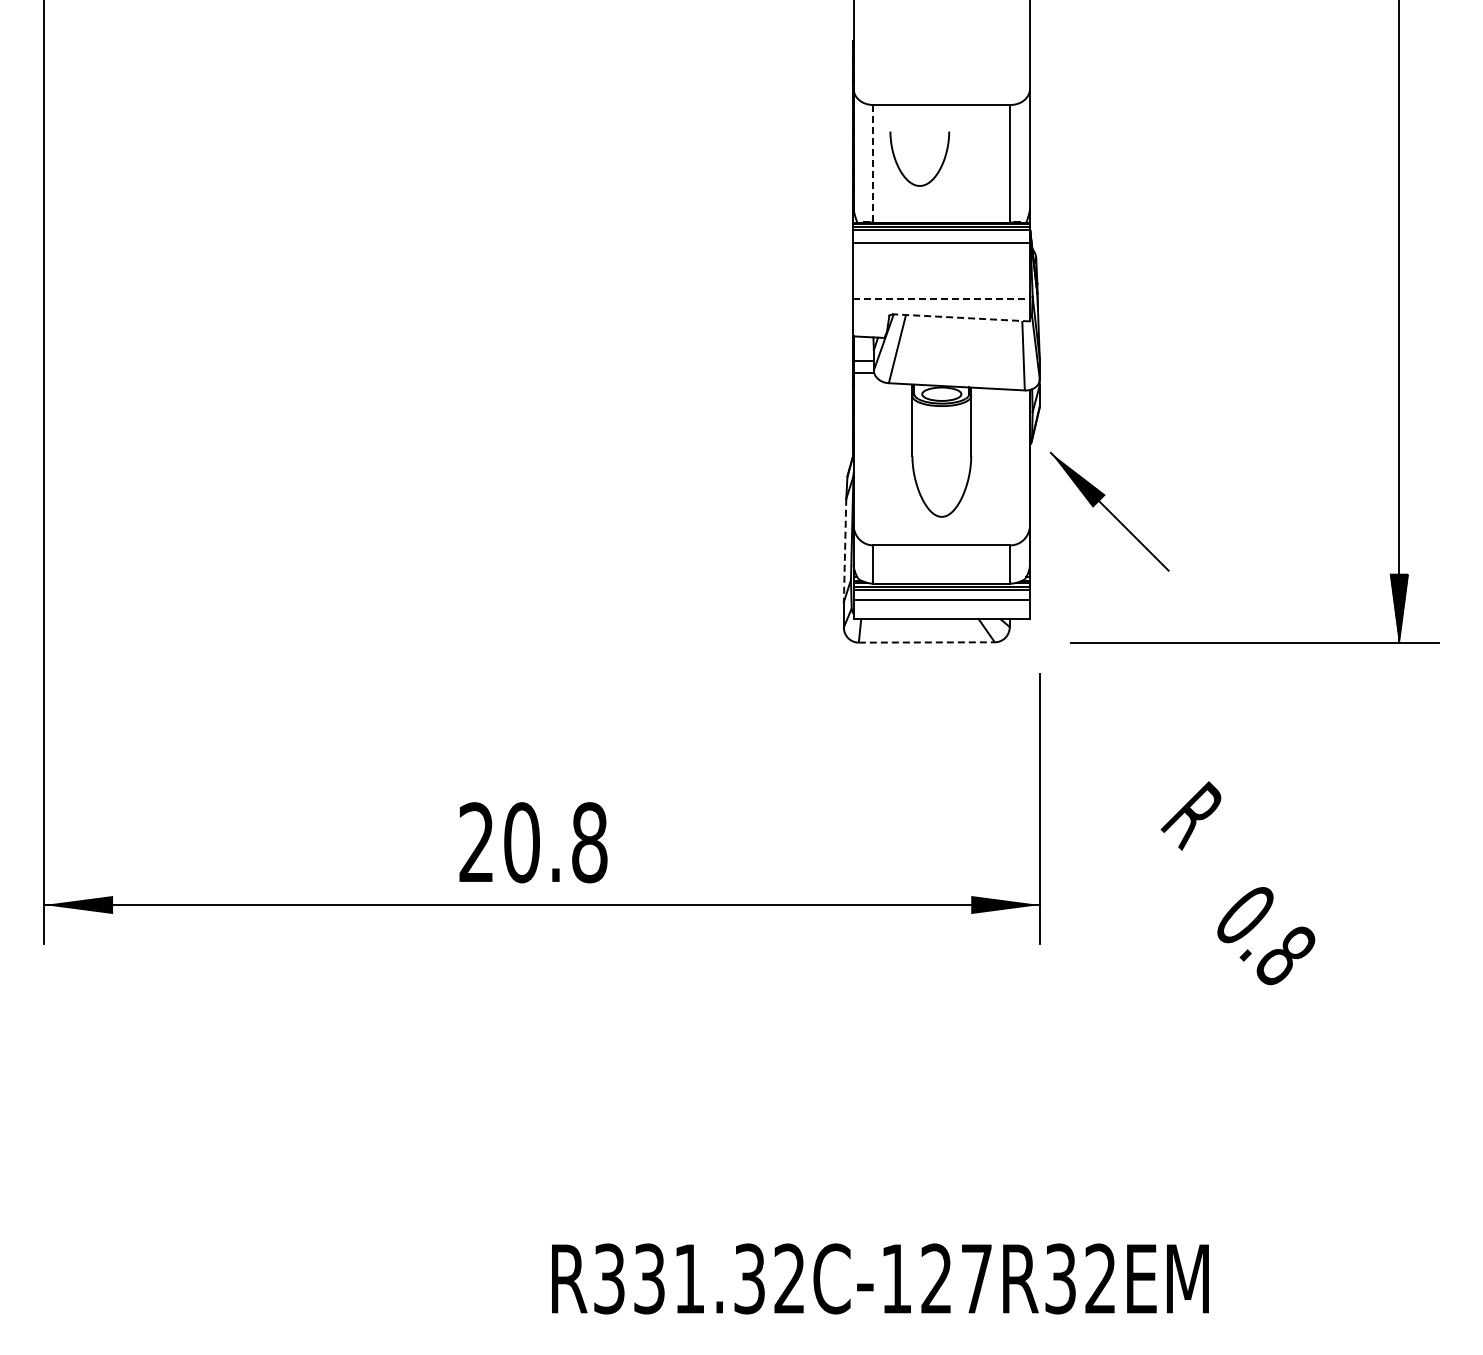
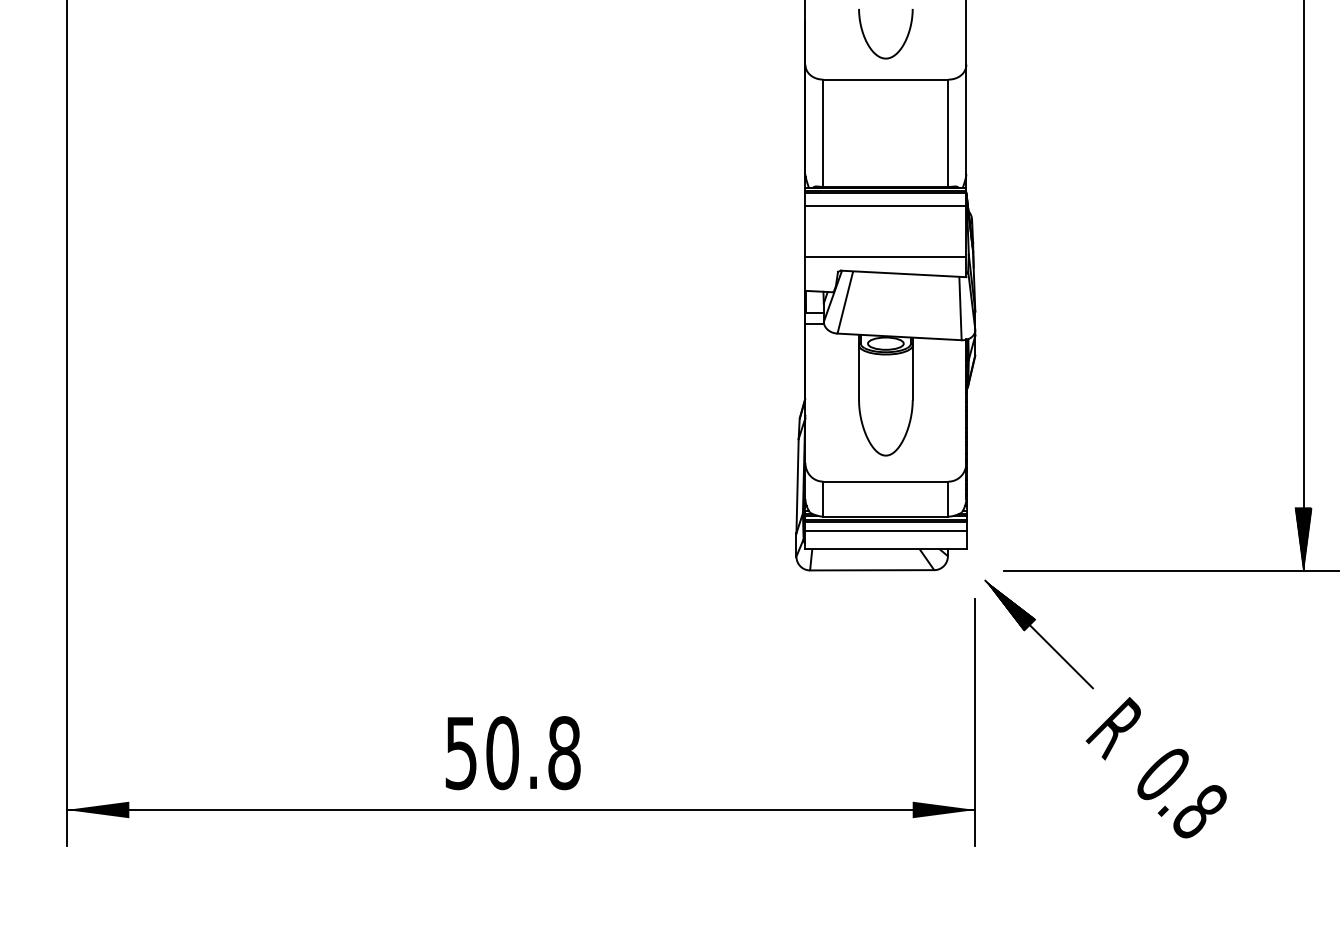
line: (873, 163) -> (823, 133), dashed -> solid
curve: (900, 168) -> (868, 42), moved
line: (942, 299) -> (886, 257), dashed -> solid
line: (961, 317) -> (903, 273), dashed -> solid
part: (1109, 511) -> (1038, 634), moved
line: (845, 550) -> (797, 486), dashed -> solid
line: (926, 642) -> (871, 570), dashed -> solid
text: (476, 842) -> (461, 752), 20.8 -> 50.8
text: (1266, 936) -> (1182, 793), moved

